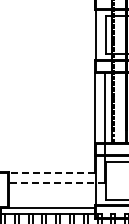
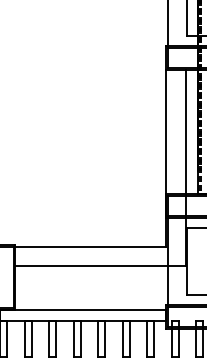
line: (52, 172) -> (91, 246), dashed -> solid
line: (57, 183) -> (100, 266), dashed -> solid

